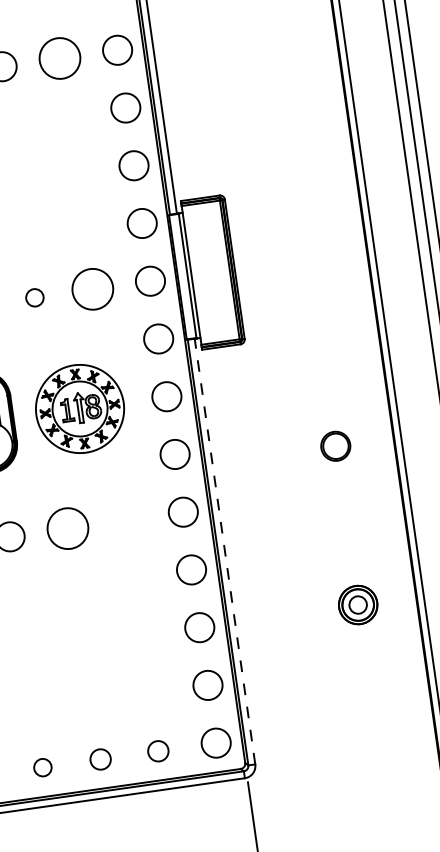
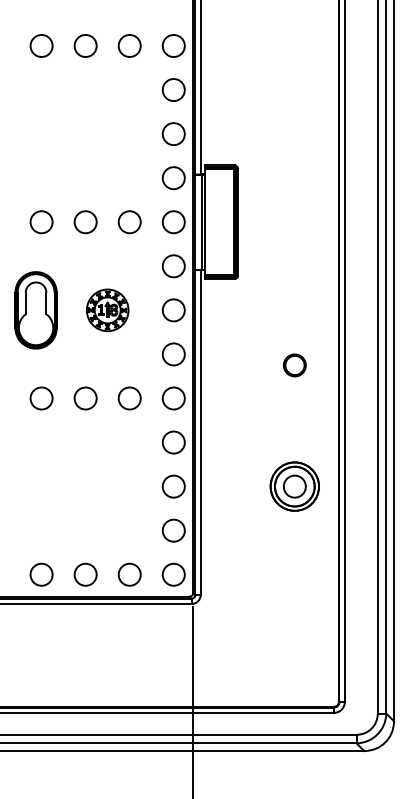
circle: (59, 57) -> (129, 45), size x0.71
circle: (92, 289) -> (129, 222), size x0.71
circle: (34, 298) -> (85, 222), size x1.67
part: (80, 409) -> (107, 310), size x0.62
circle: (125, 520) -> (129, 398), added
circle: (67, 528) -> (85, 398), size x0.71
line: (224, 550) -> (200, 431), dashed -> solid
part: (357, 604) -> (294, 486), size x1.67
circle: (158, 751) -> (129, 574), size x1.43
circle: (100, 759) -> (85, 574), size x1.43
circle: (42, 767) -> (41, 574), size x1.67

